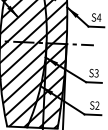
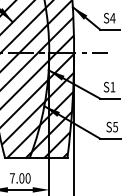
text: (96, 72) -> (112, 86), S3 -> S1
text: (97, 105) -> (115, 126), S2 -> S5

